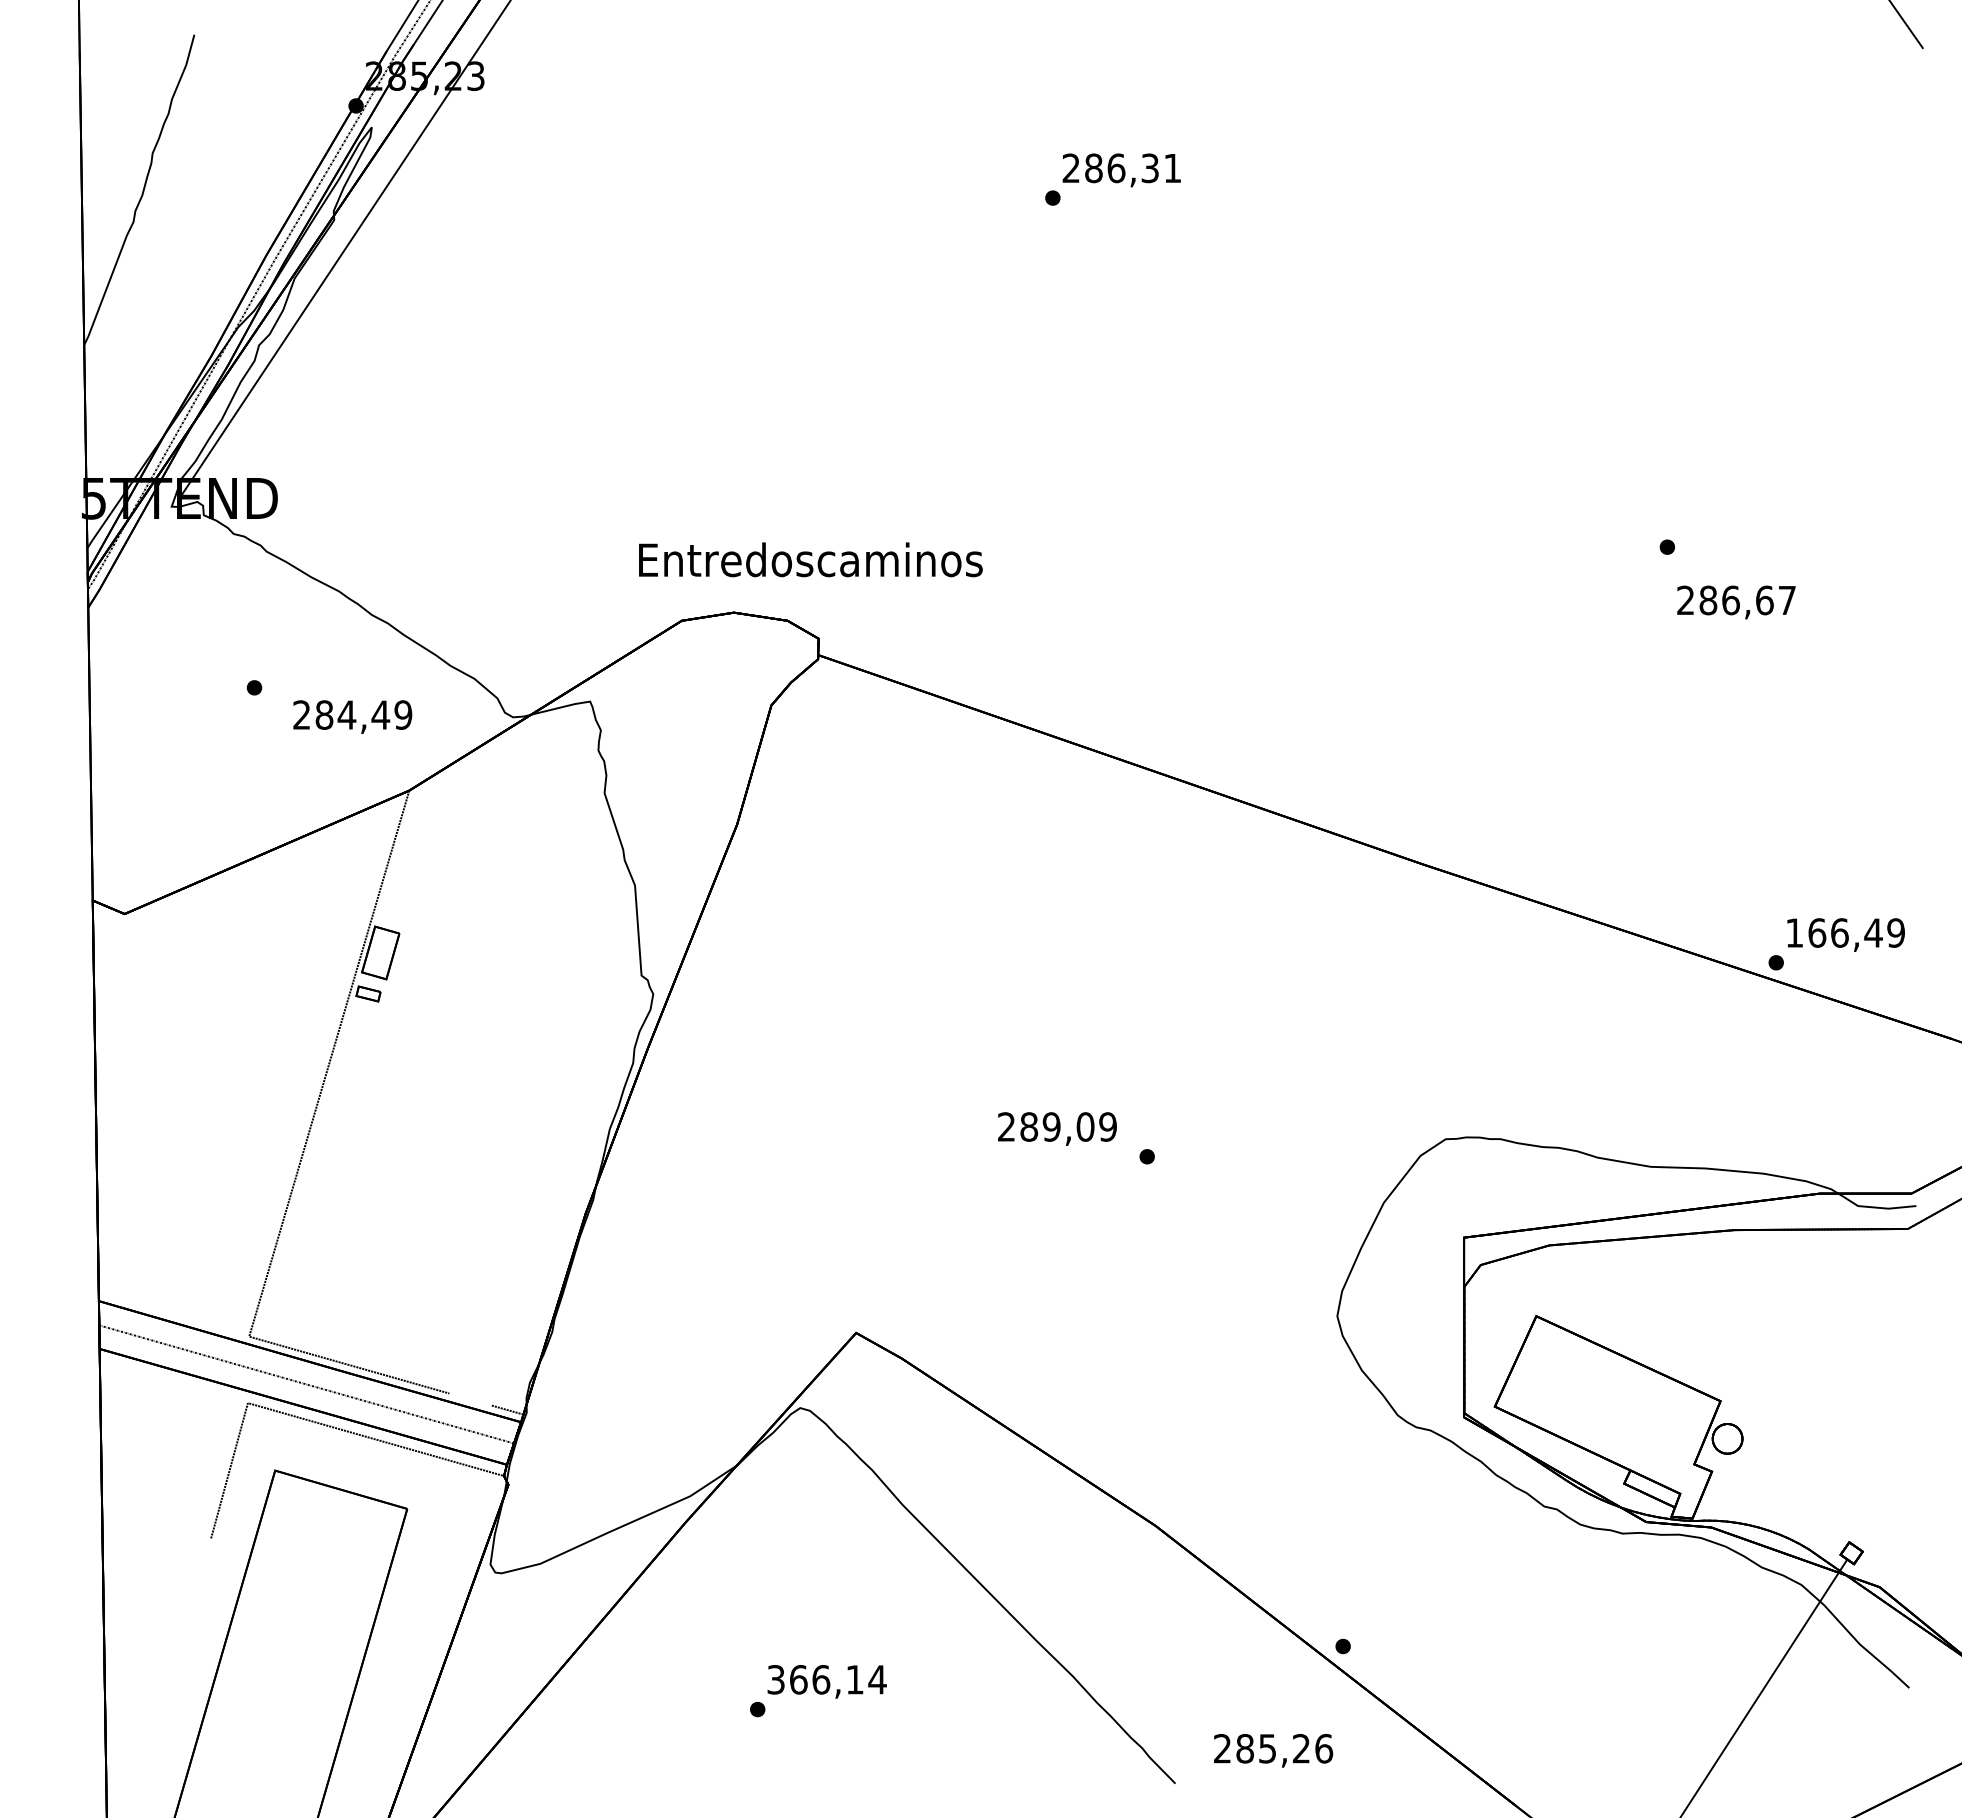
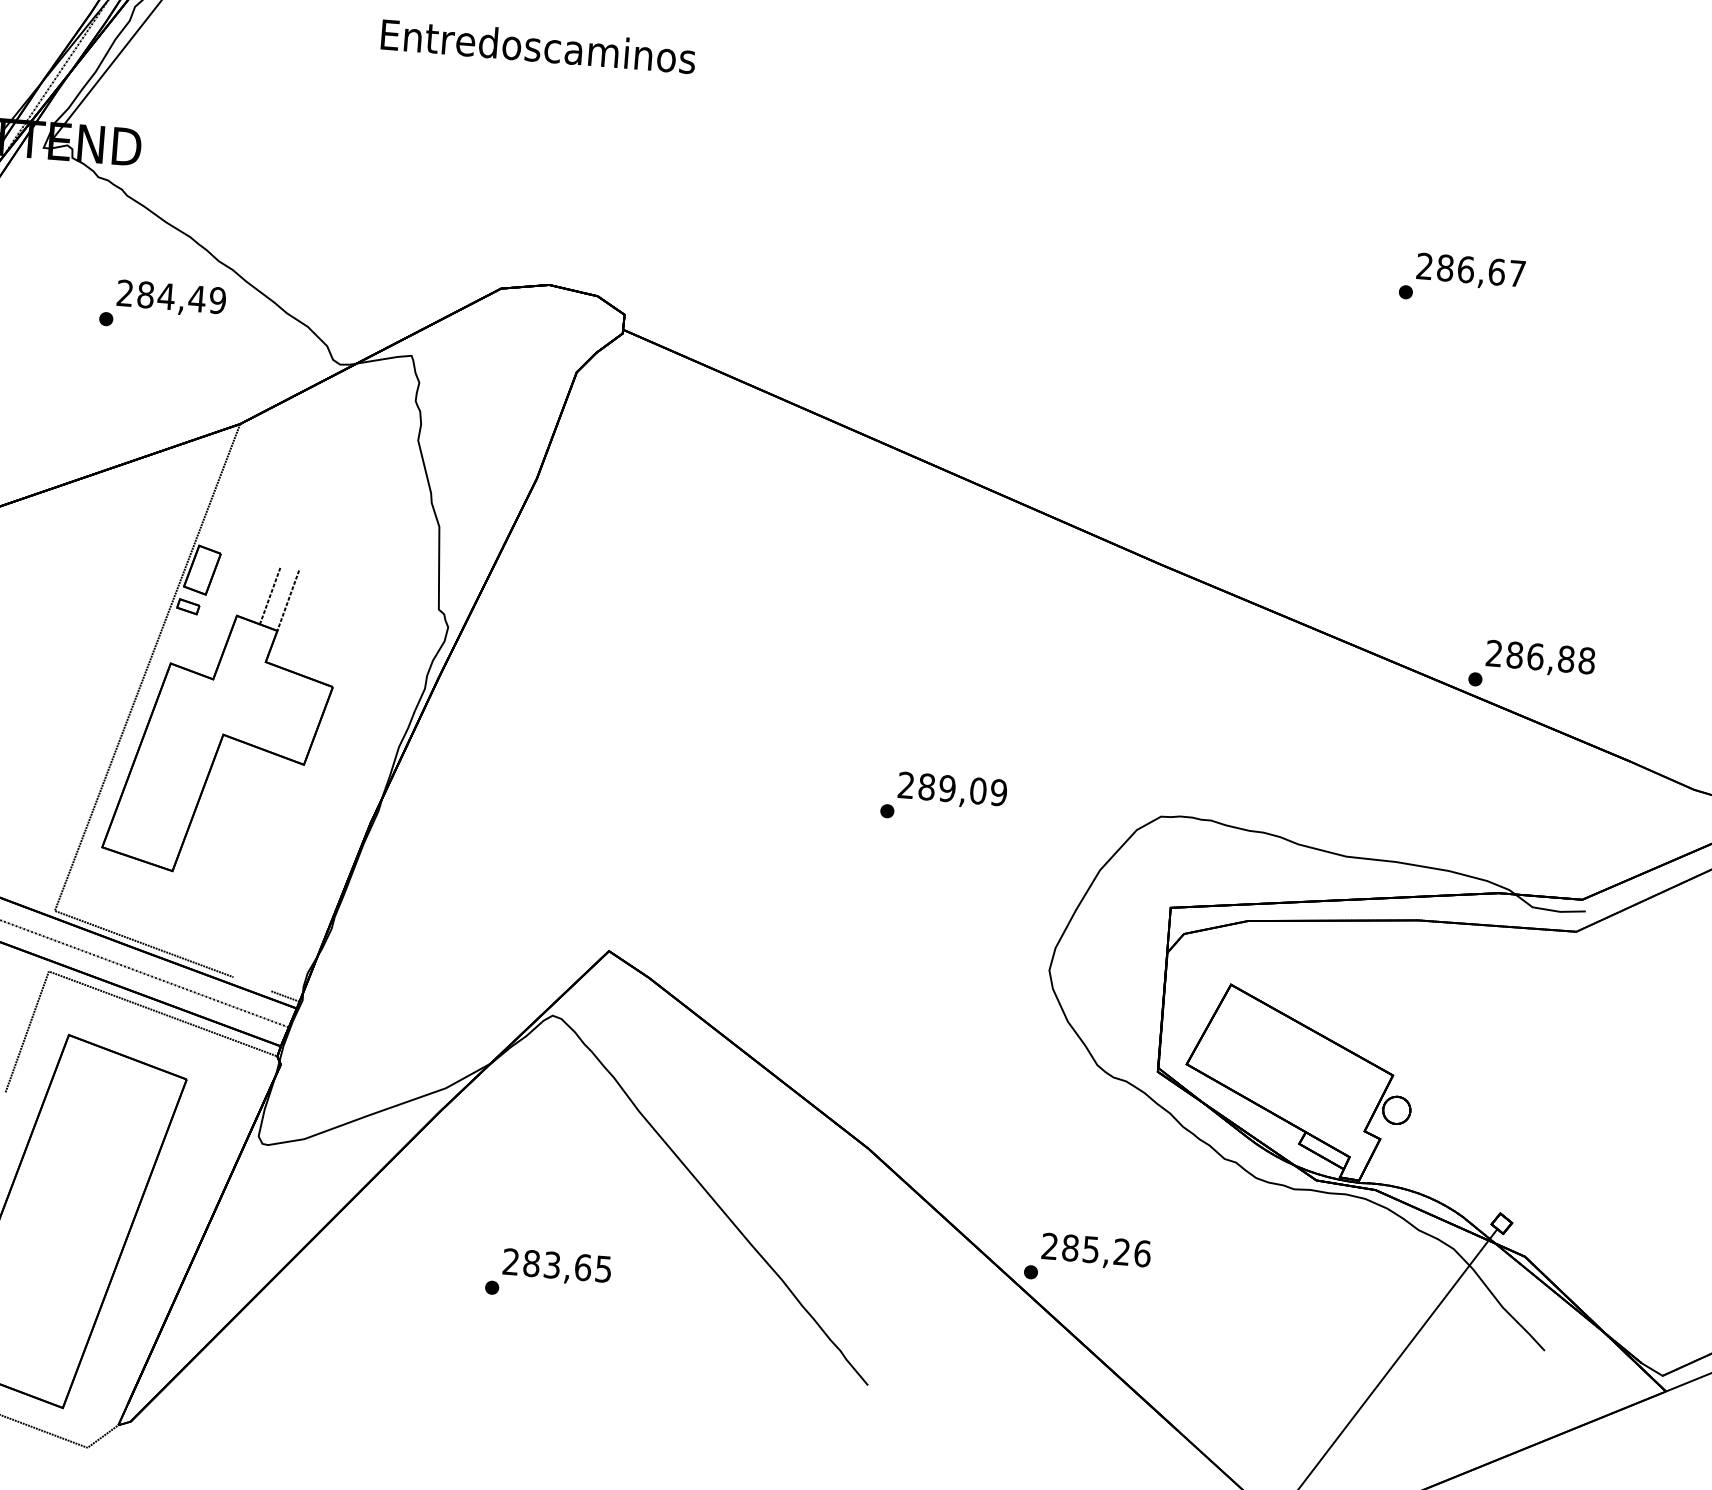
text: (810, 559) -> (538, 46), moved
text: (1736, 602) -> (1470, 271), moved
text: (352, 716) -> (171, 298), moved
text: (1845, 932) -> (1540, 656), 166,49 -> 286,88
part: (413, 1113) -> (220, 719), added
text: (1057, 1128) -> (952, 790), moved
text: (826, 1679) -> (557, 1265), 366,14 -> 283,65
text: (1273, 1750) -> (1096, 1251), moved

